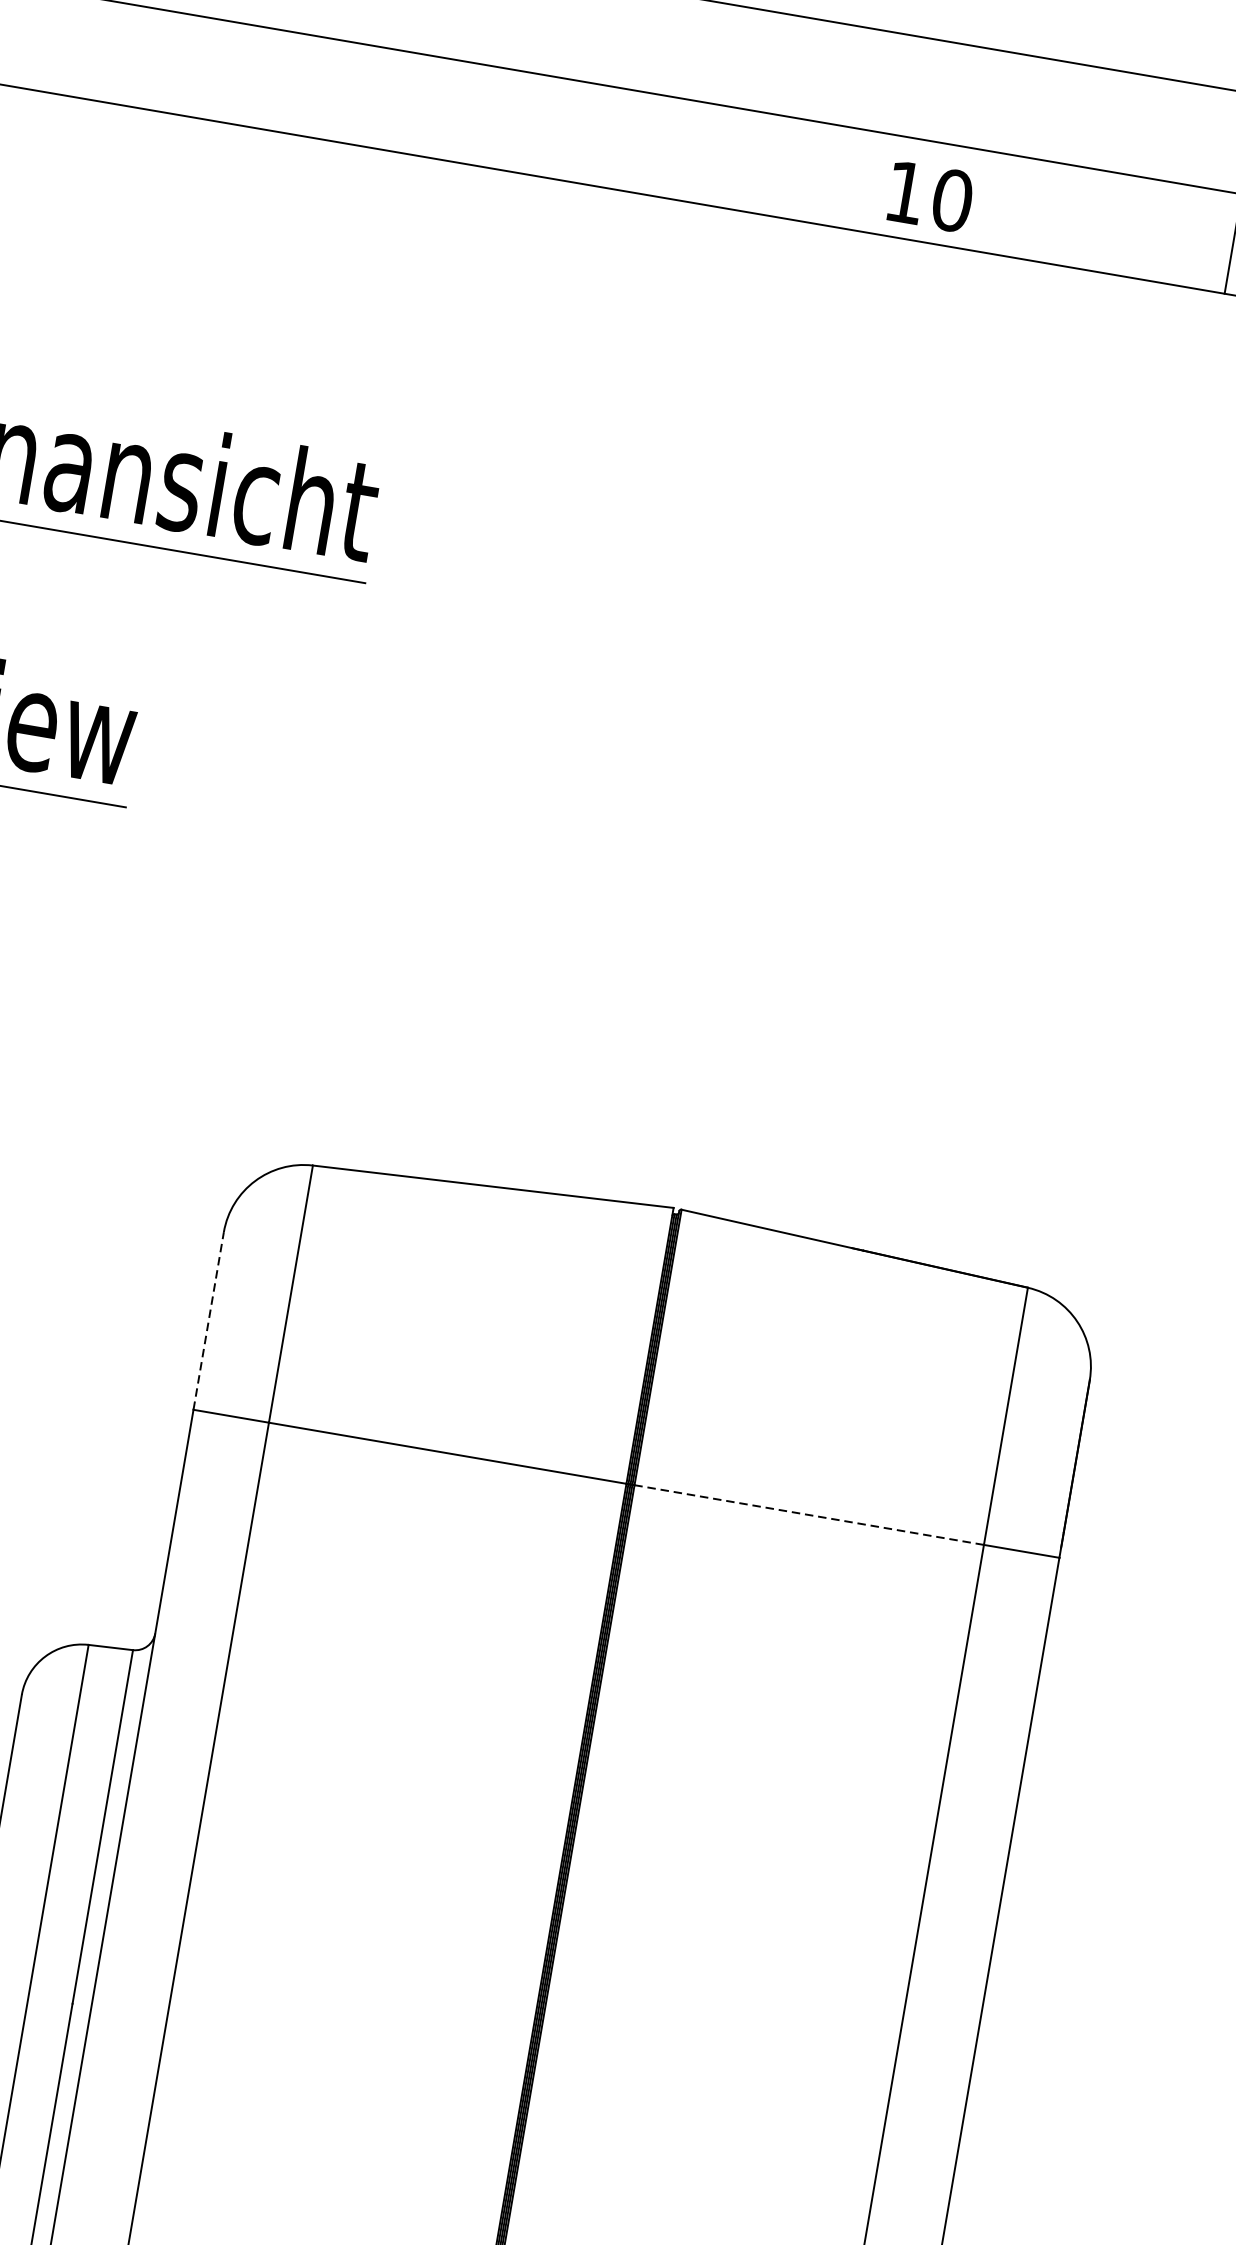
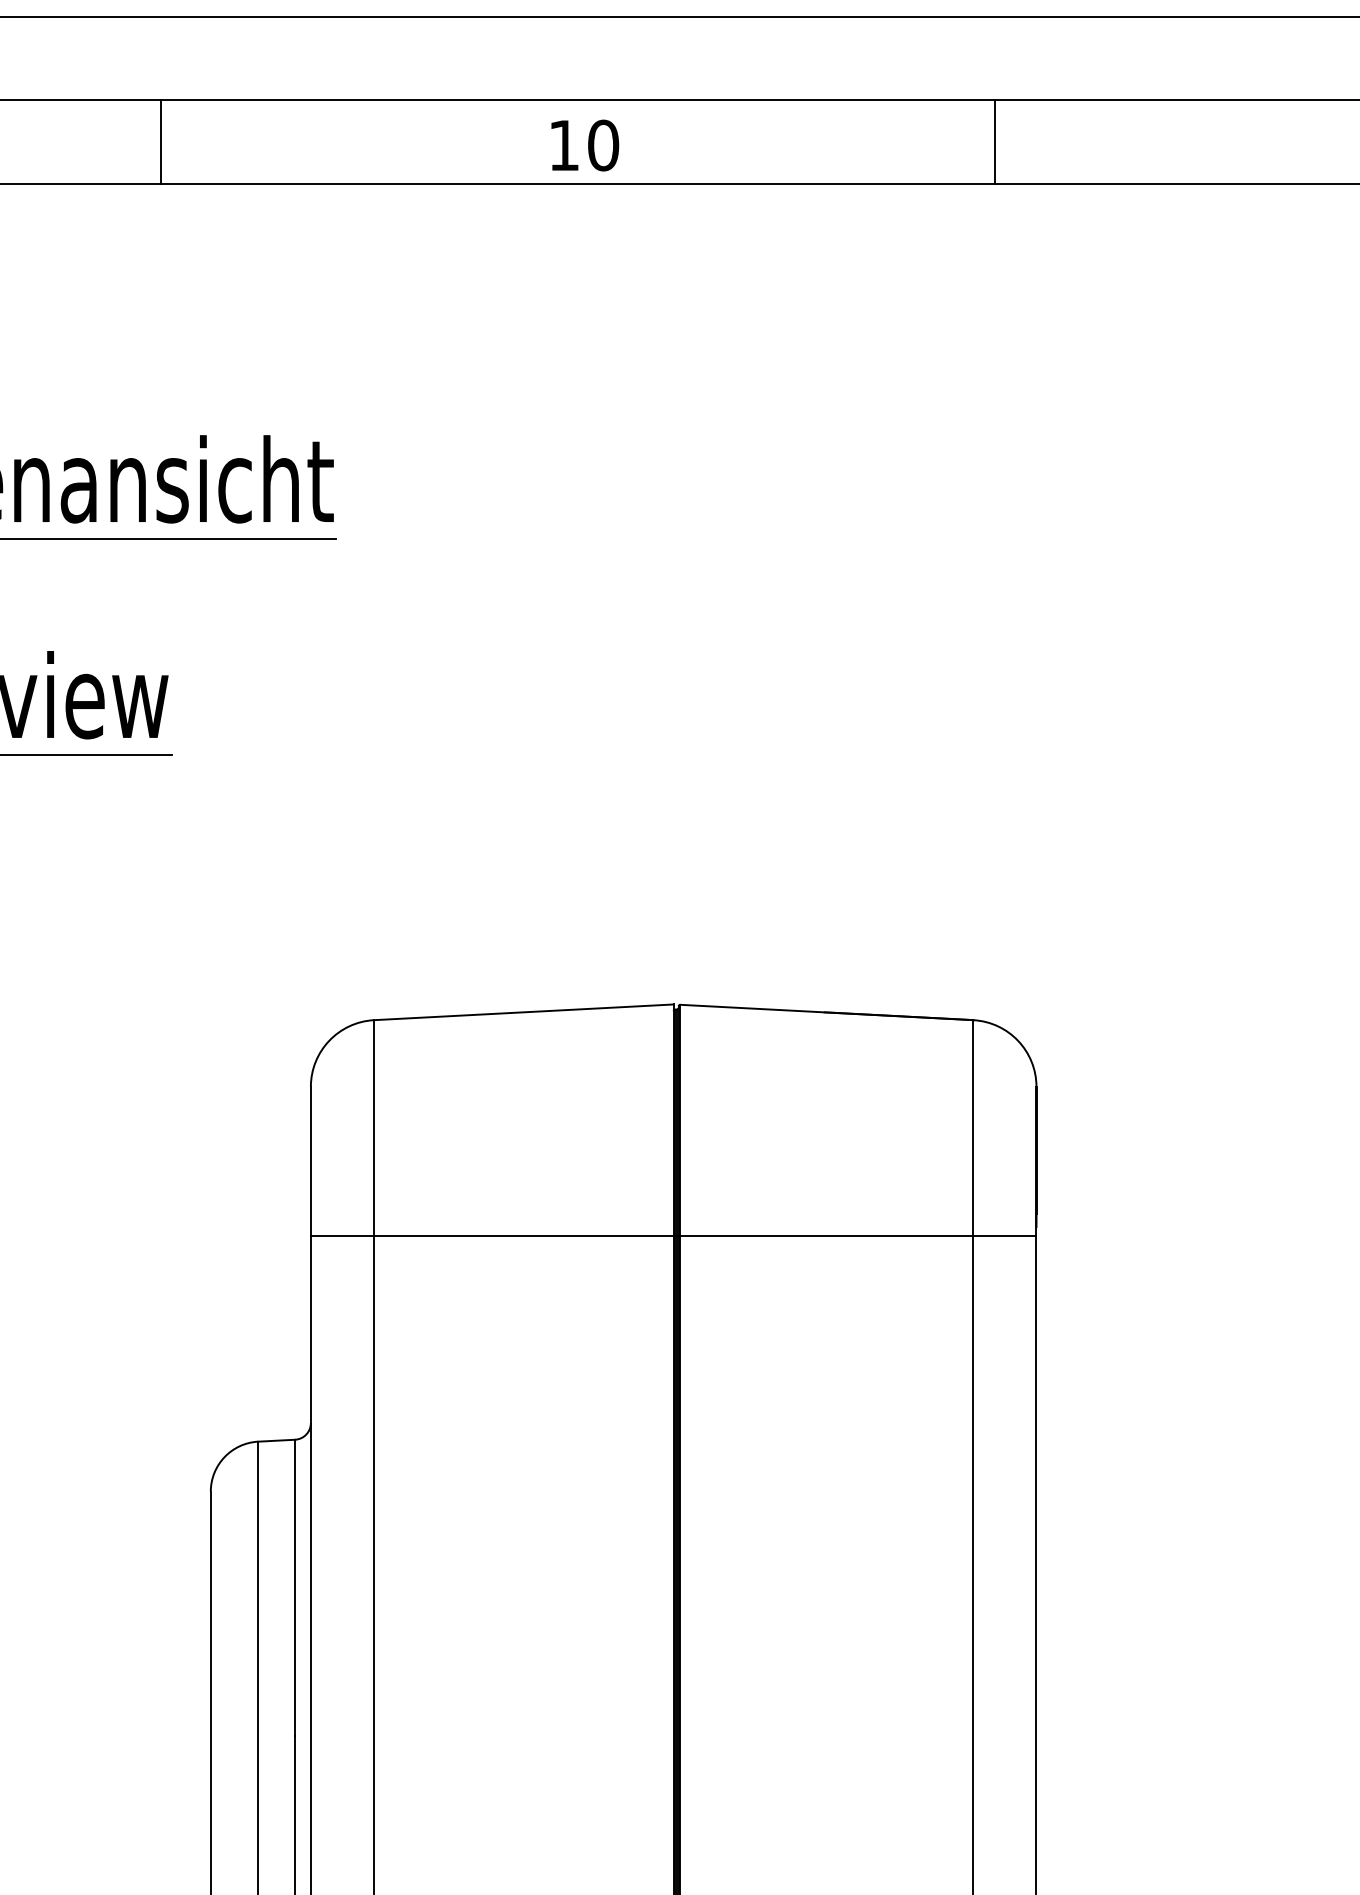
line: (238, 73) -> (161, 141), added
text: (930, 196) -> (585, 145), moved
line: (208, 1320) -> (310, 1160), dashed -> solid
line: (808, 1514) -> (826, 1235), dashed -> solid

